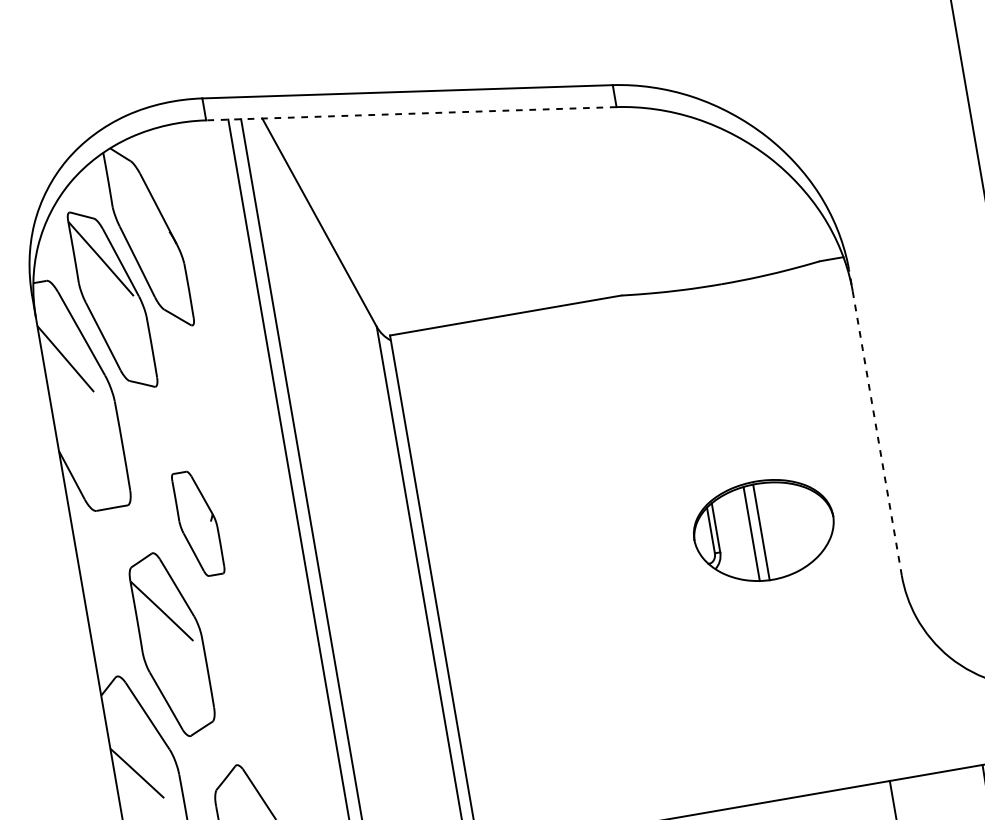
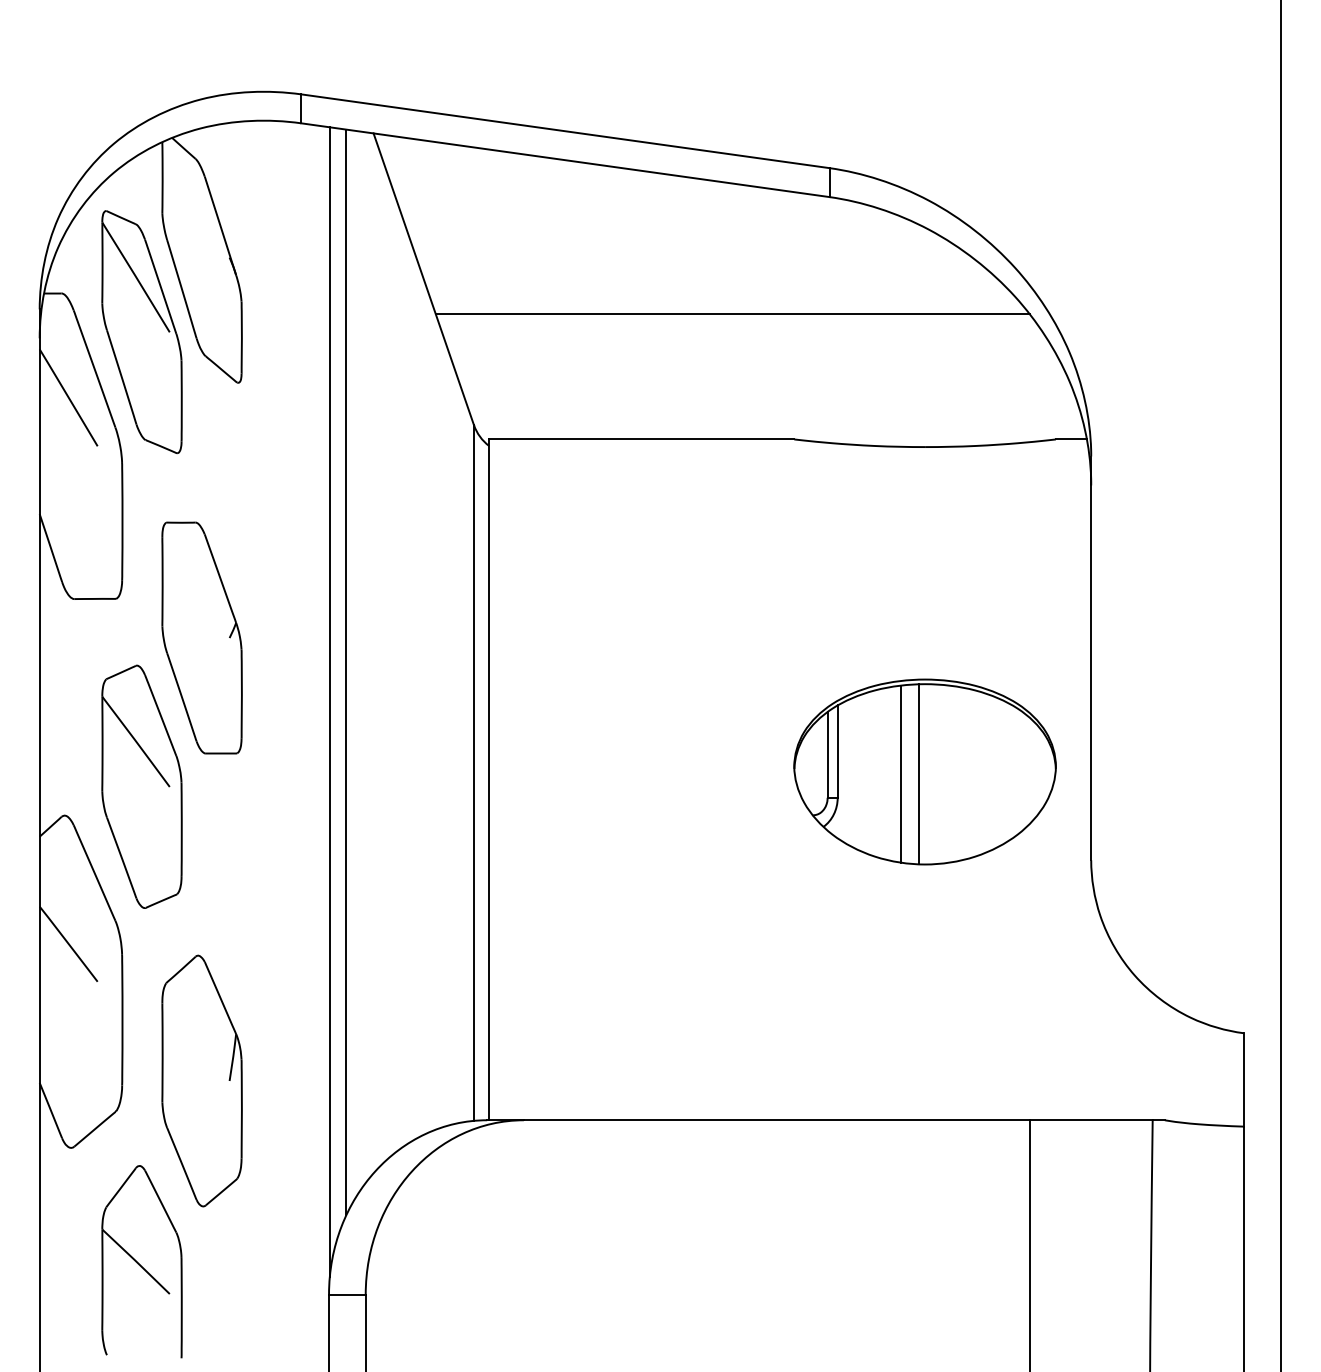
line: (411, 113) -> (565, 160), dashed -> solid
line: (558, 208) -> (732, 313), added
line: (875, 422) -> (1091, 658), dashed -> solid
part: (197, 523) -> (201, 637), size x1.67
part: (763, 530) -> (924, 771), size x1.43

